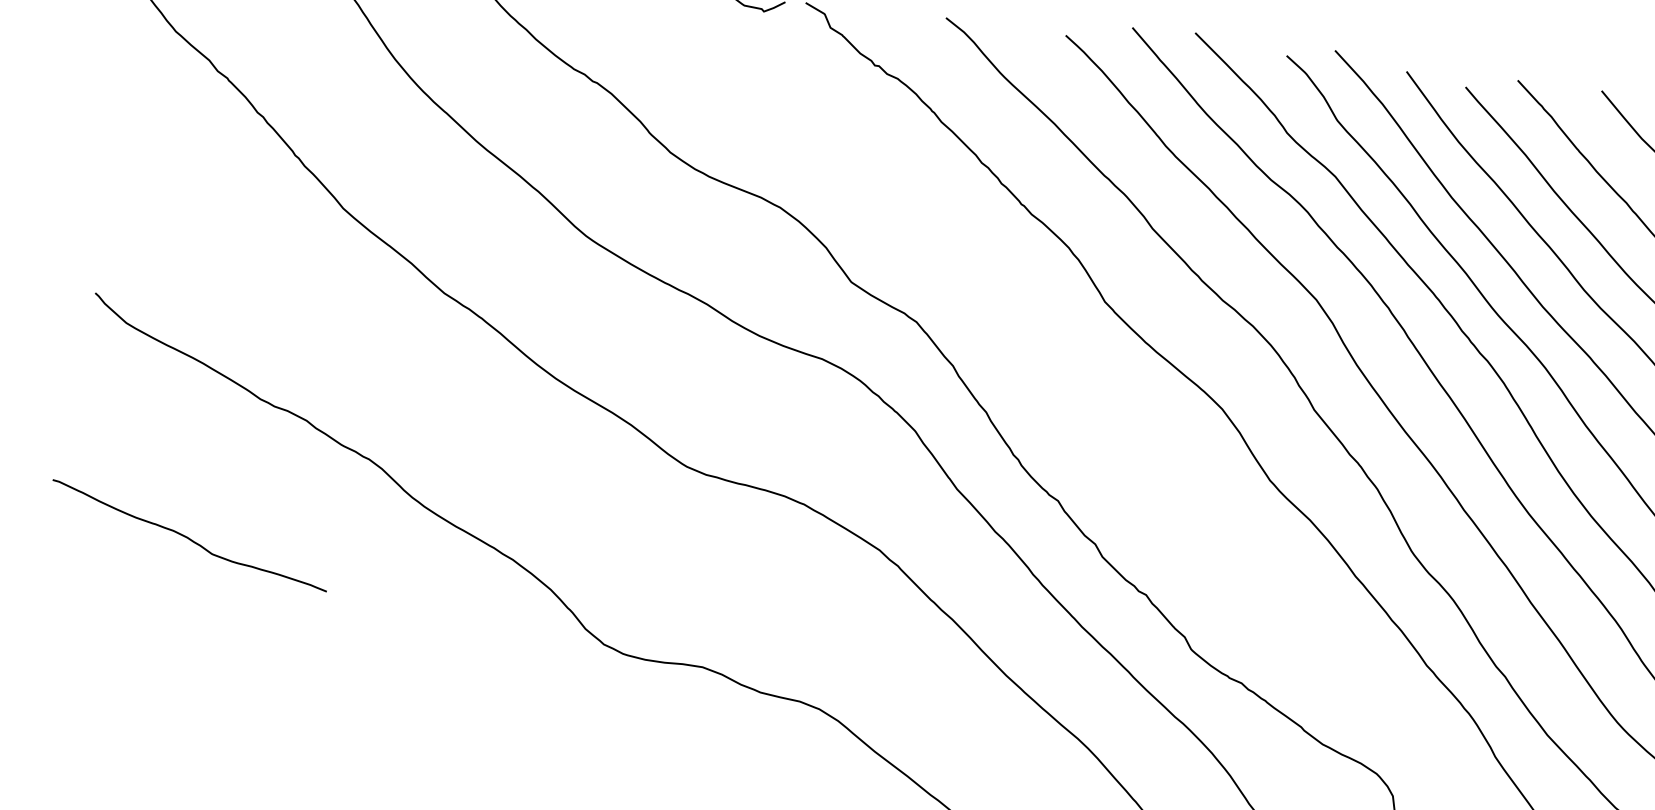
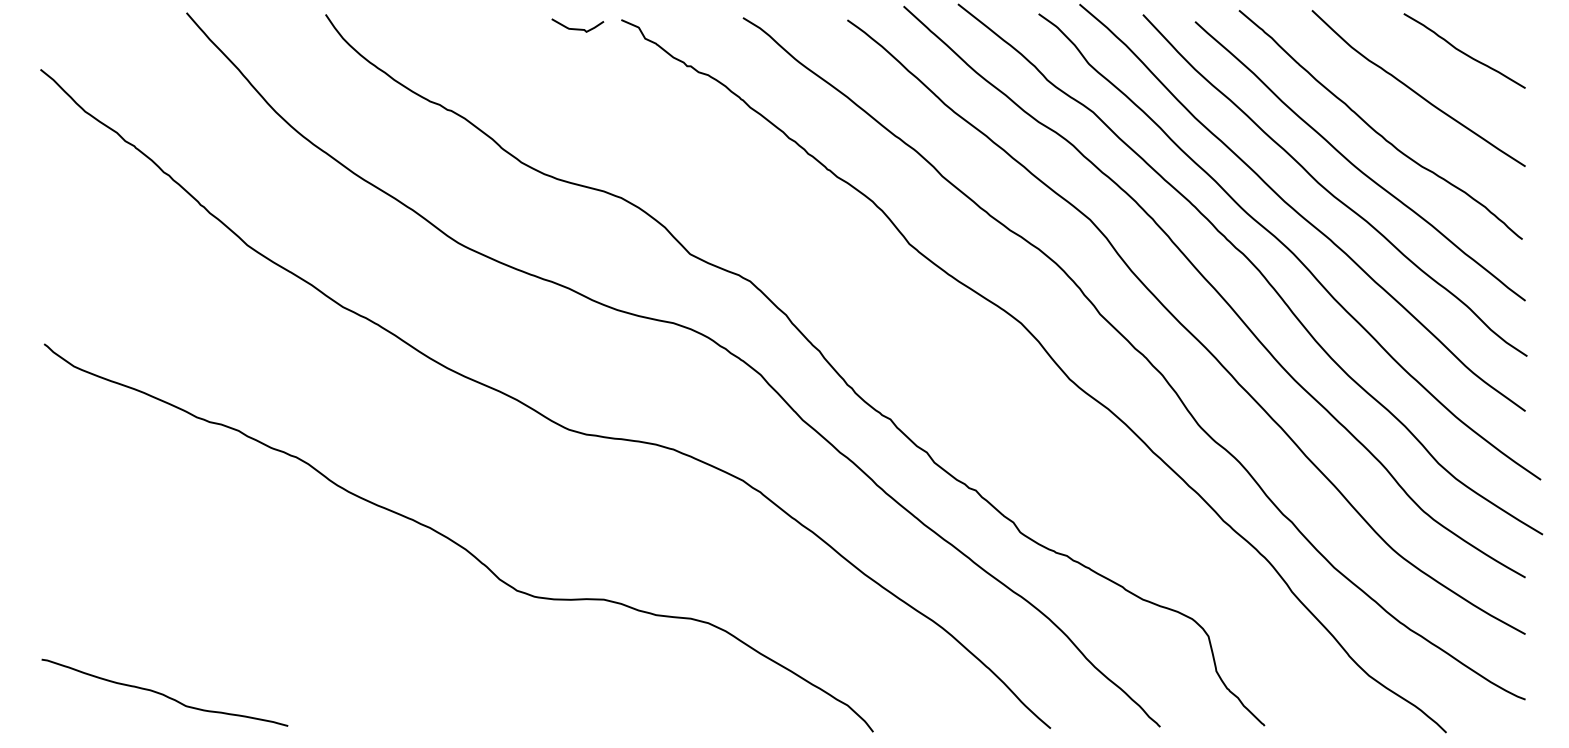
curve: (188, 536) -> (163, 693), moved

